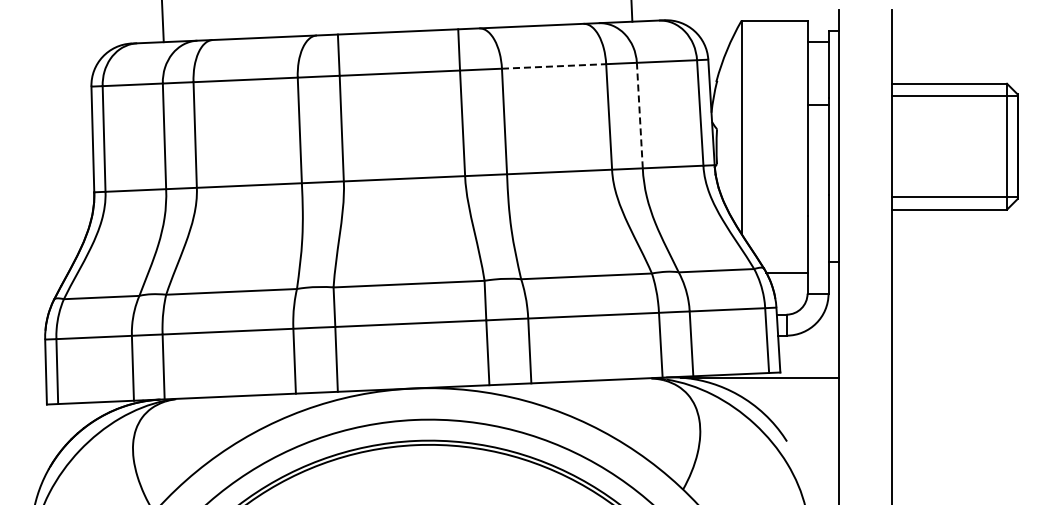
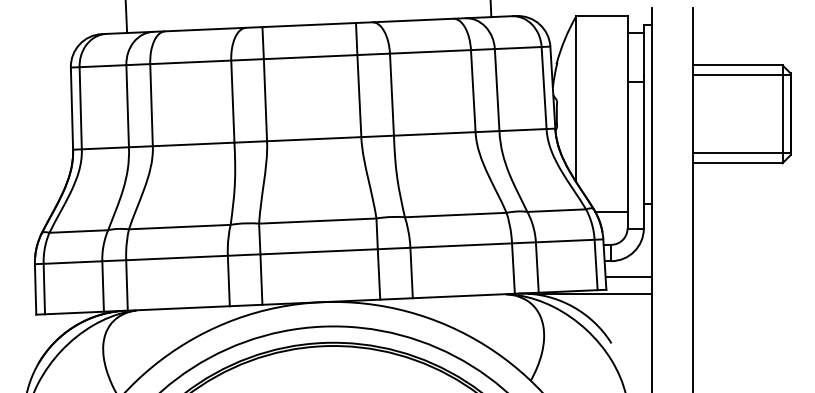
line: (554, 66) -> (430, 51), dashed -> solid
line: (639, 115) -> (496, 90), dashed -> solid
line: (809, 356) -> (629, 277), added

